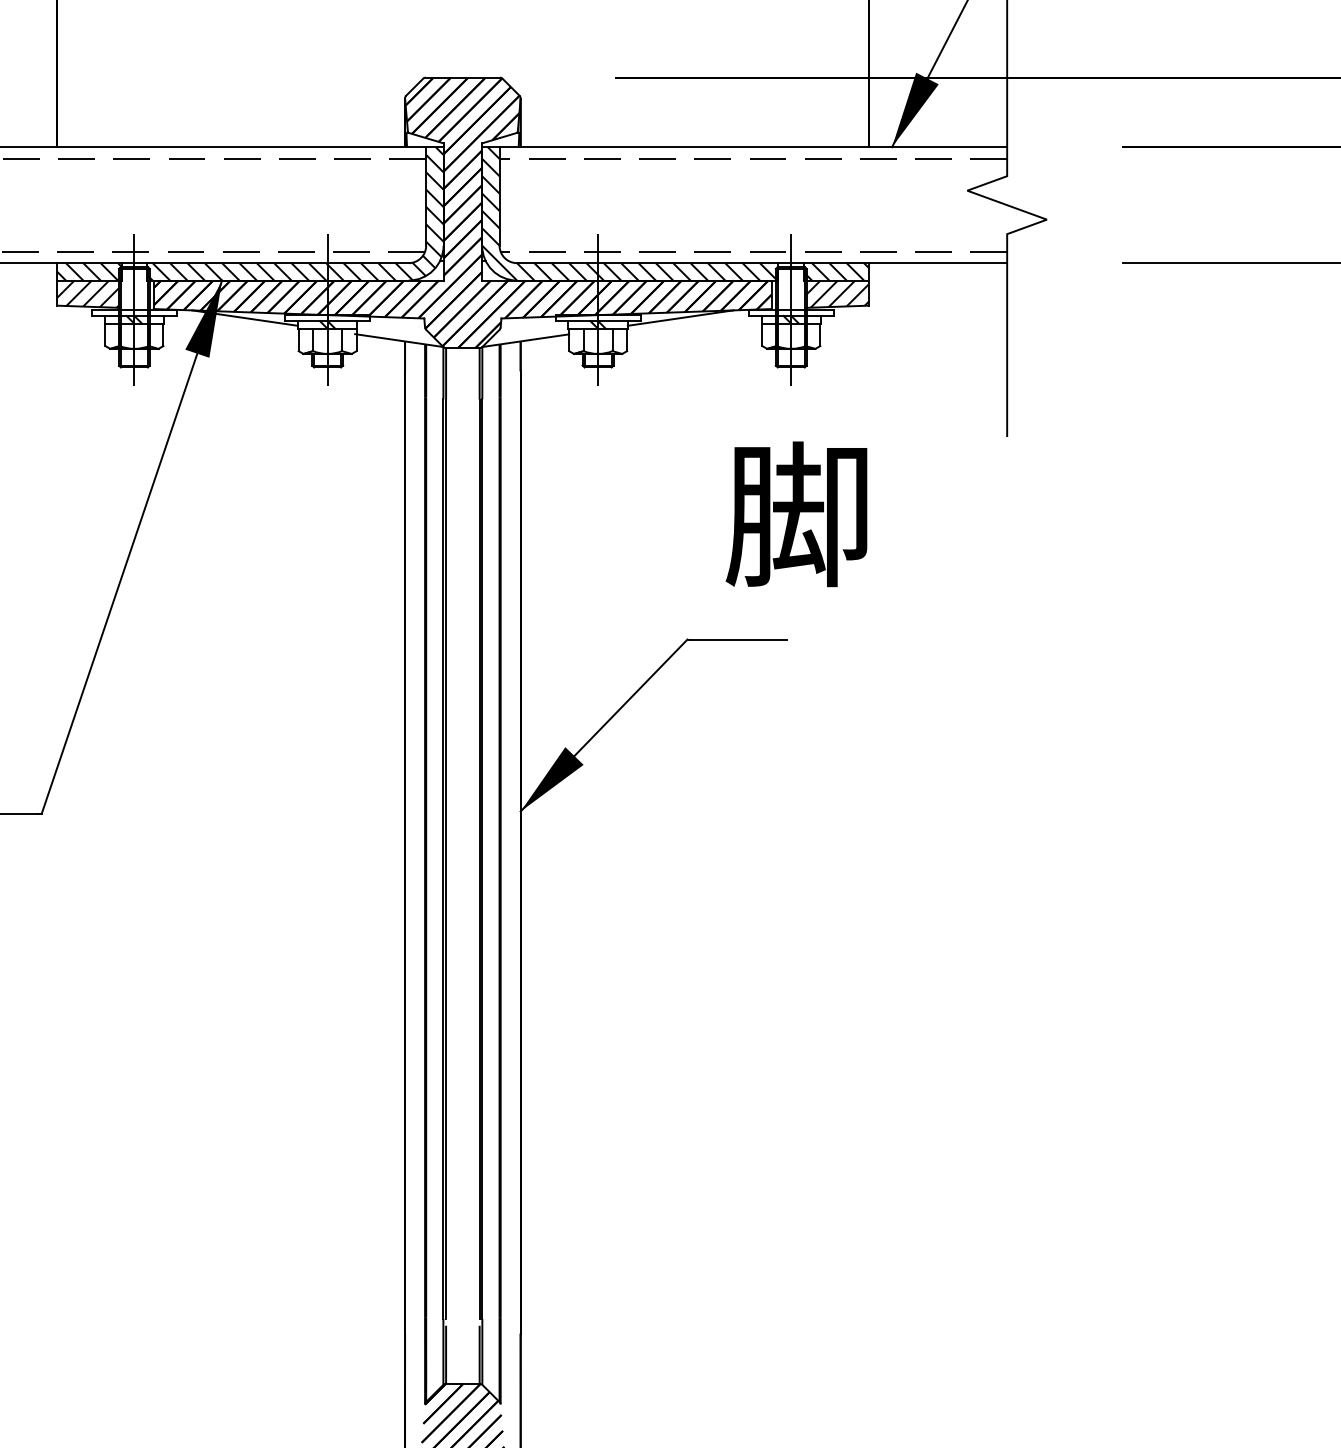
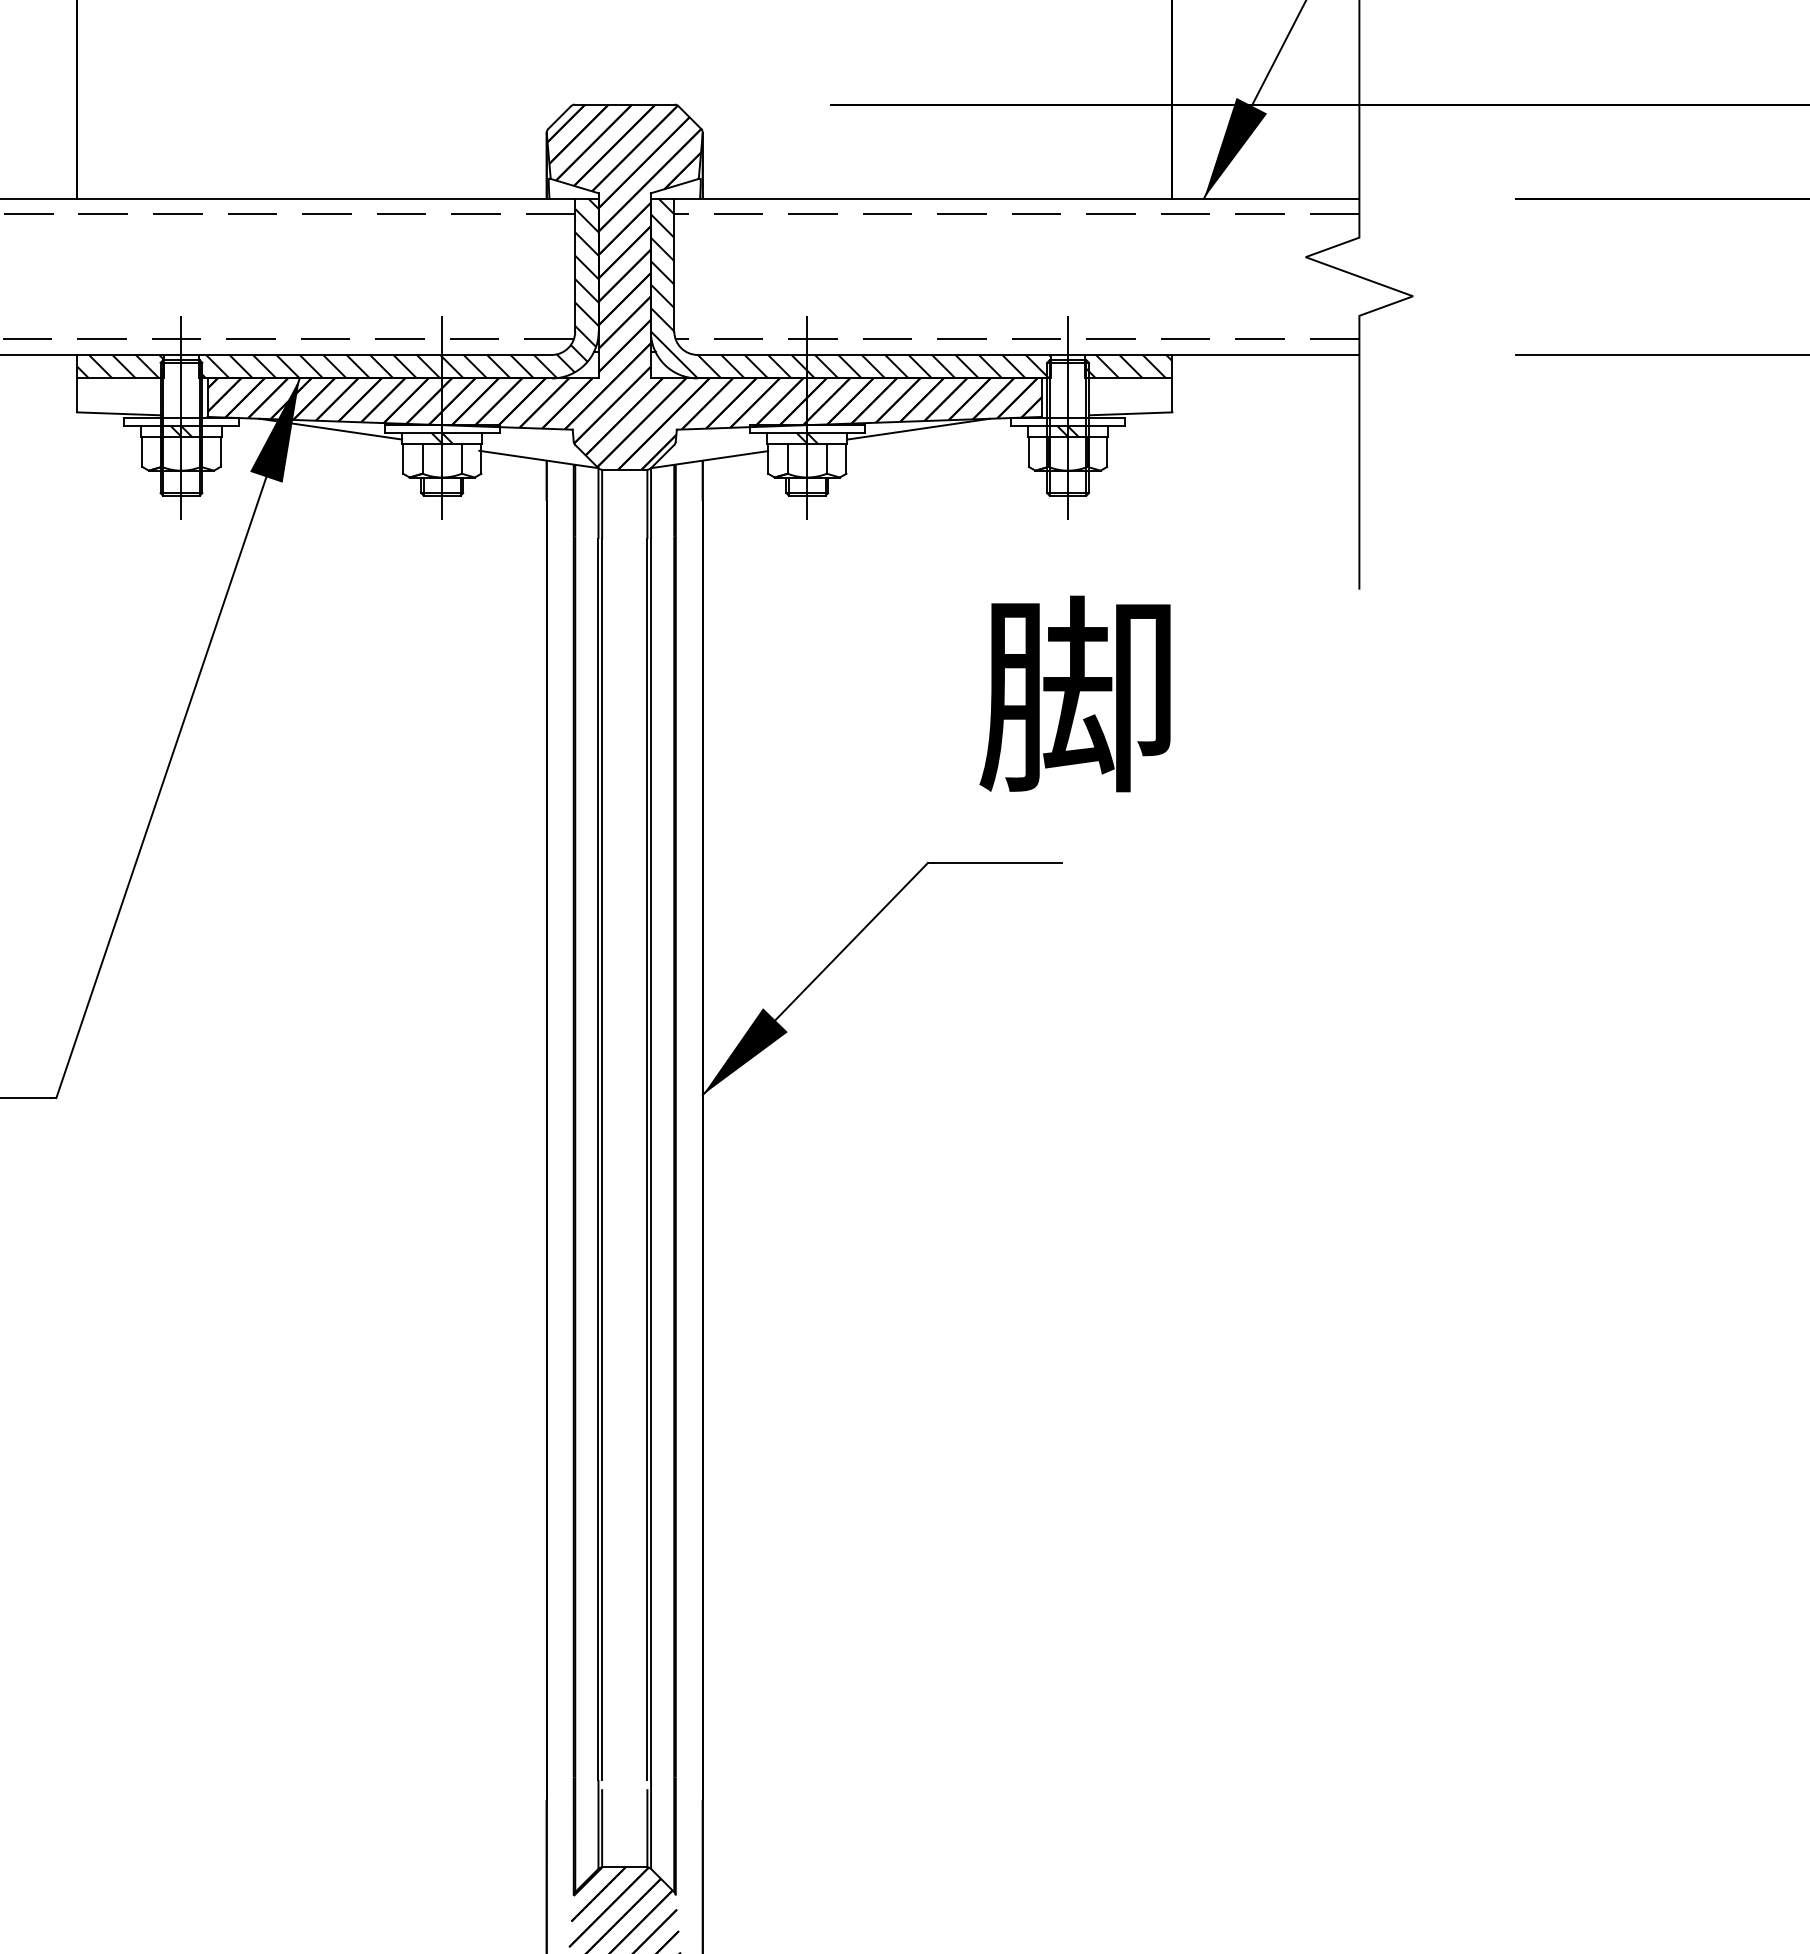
hatch: (87, 293) -> (118, 396), removed
hatch: (837, 293) -> (1130, 396), removed

